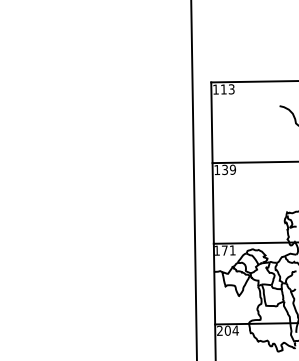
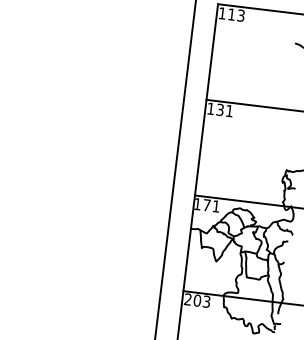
text: (232, 169) -> (229, 110), 139 -> 131
text: (235, 330) -> (206, 301), 204 -> 203

